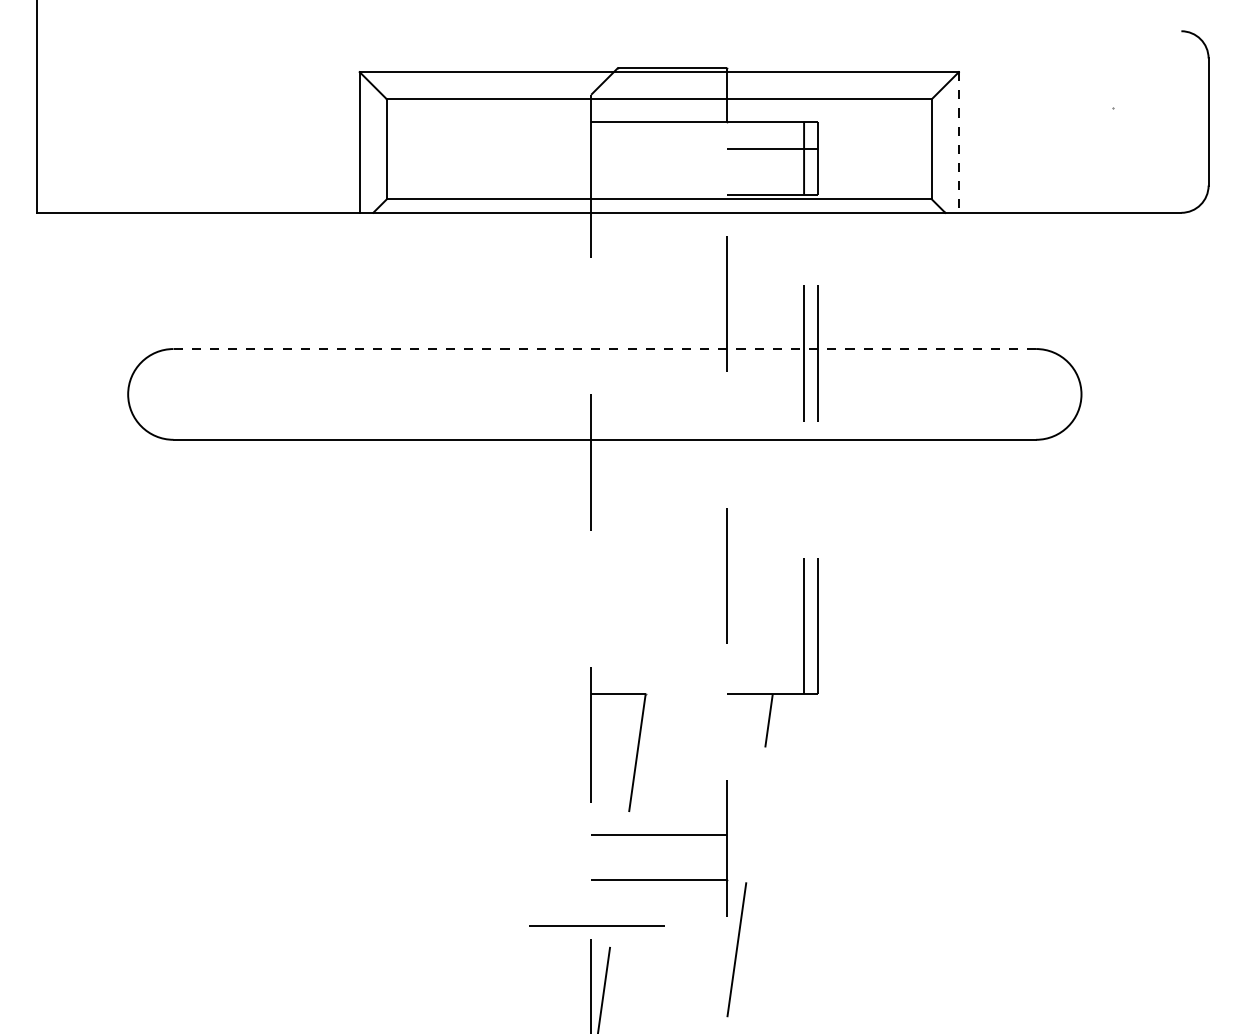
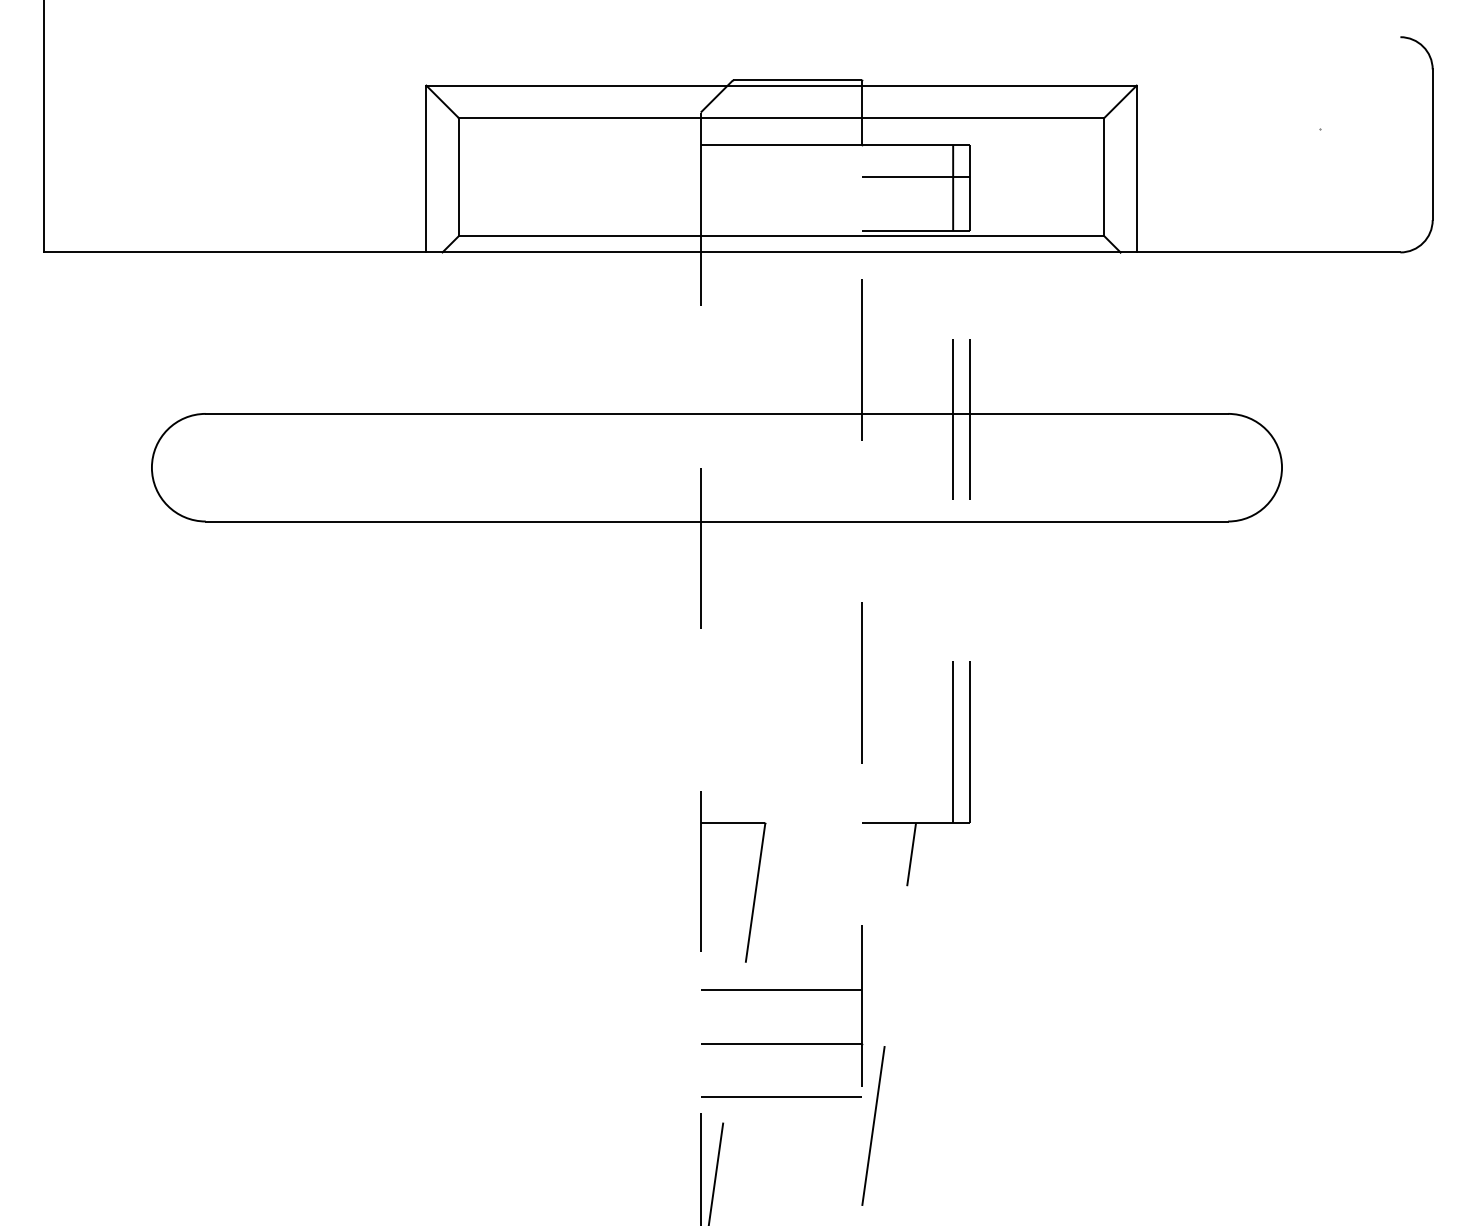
line: (958, 142) -> (1136, 169), dashed -> solid
line: (605, 349) -> (717, 414), dashed -> solid
line: (596, 925) -> (780, 1097), moved

